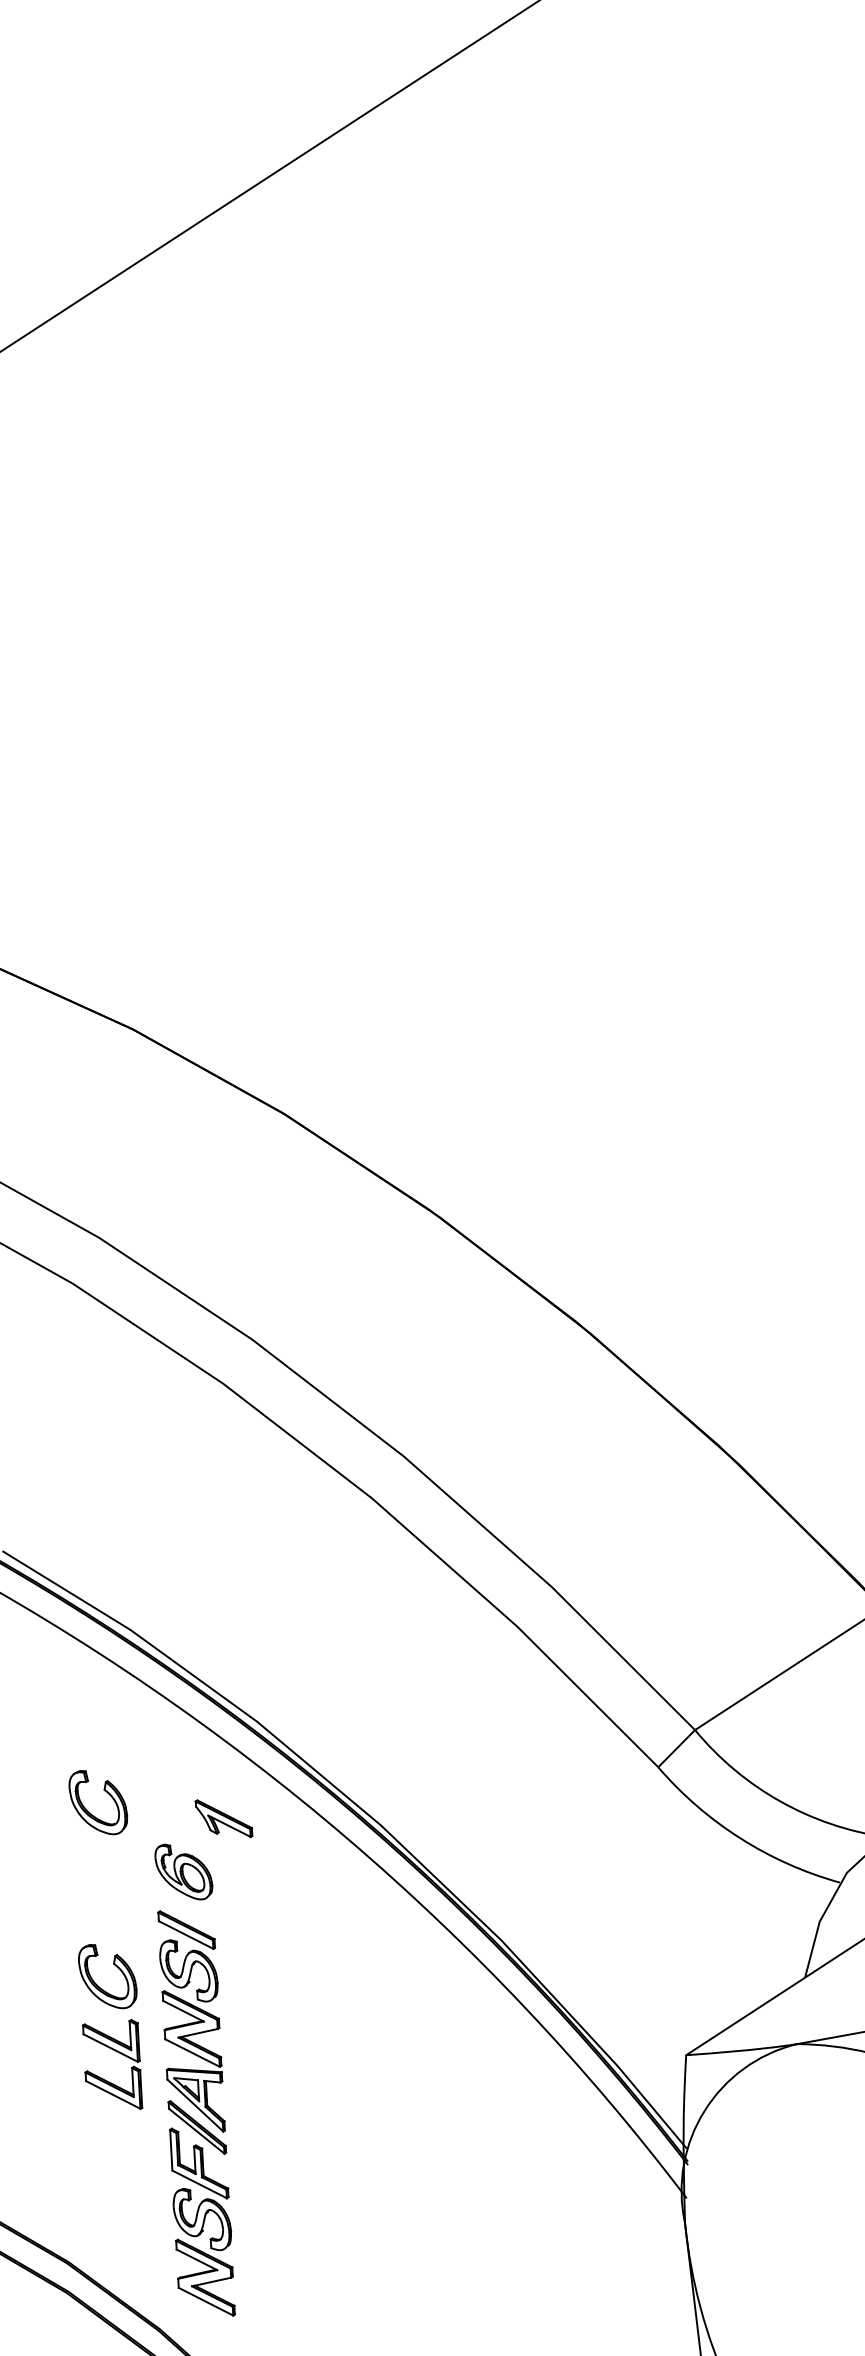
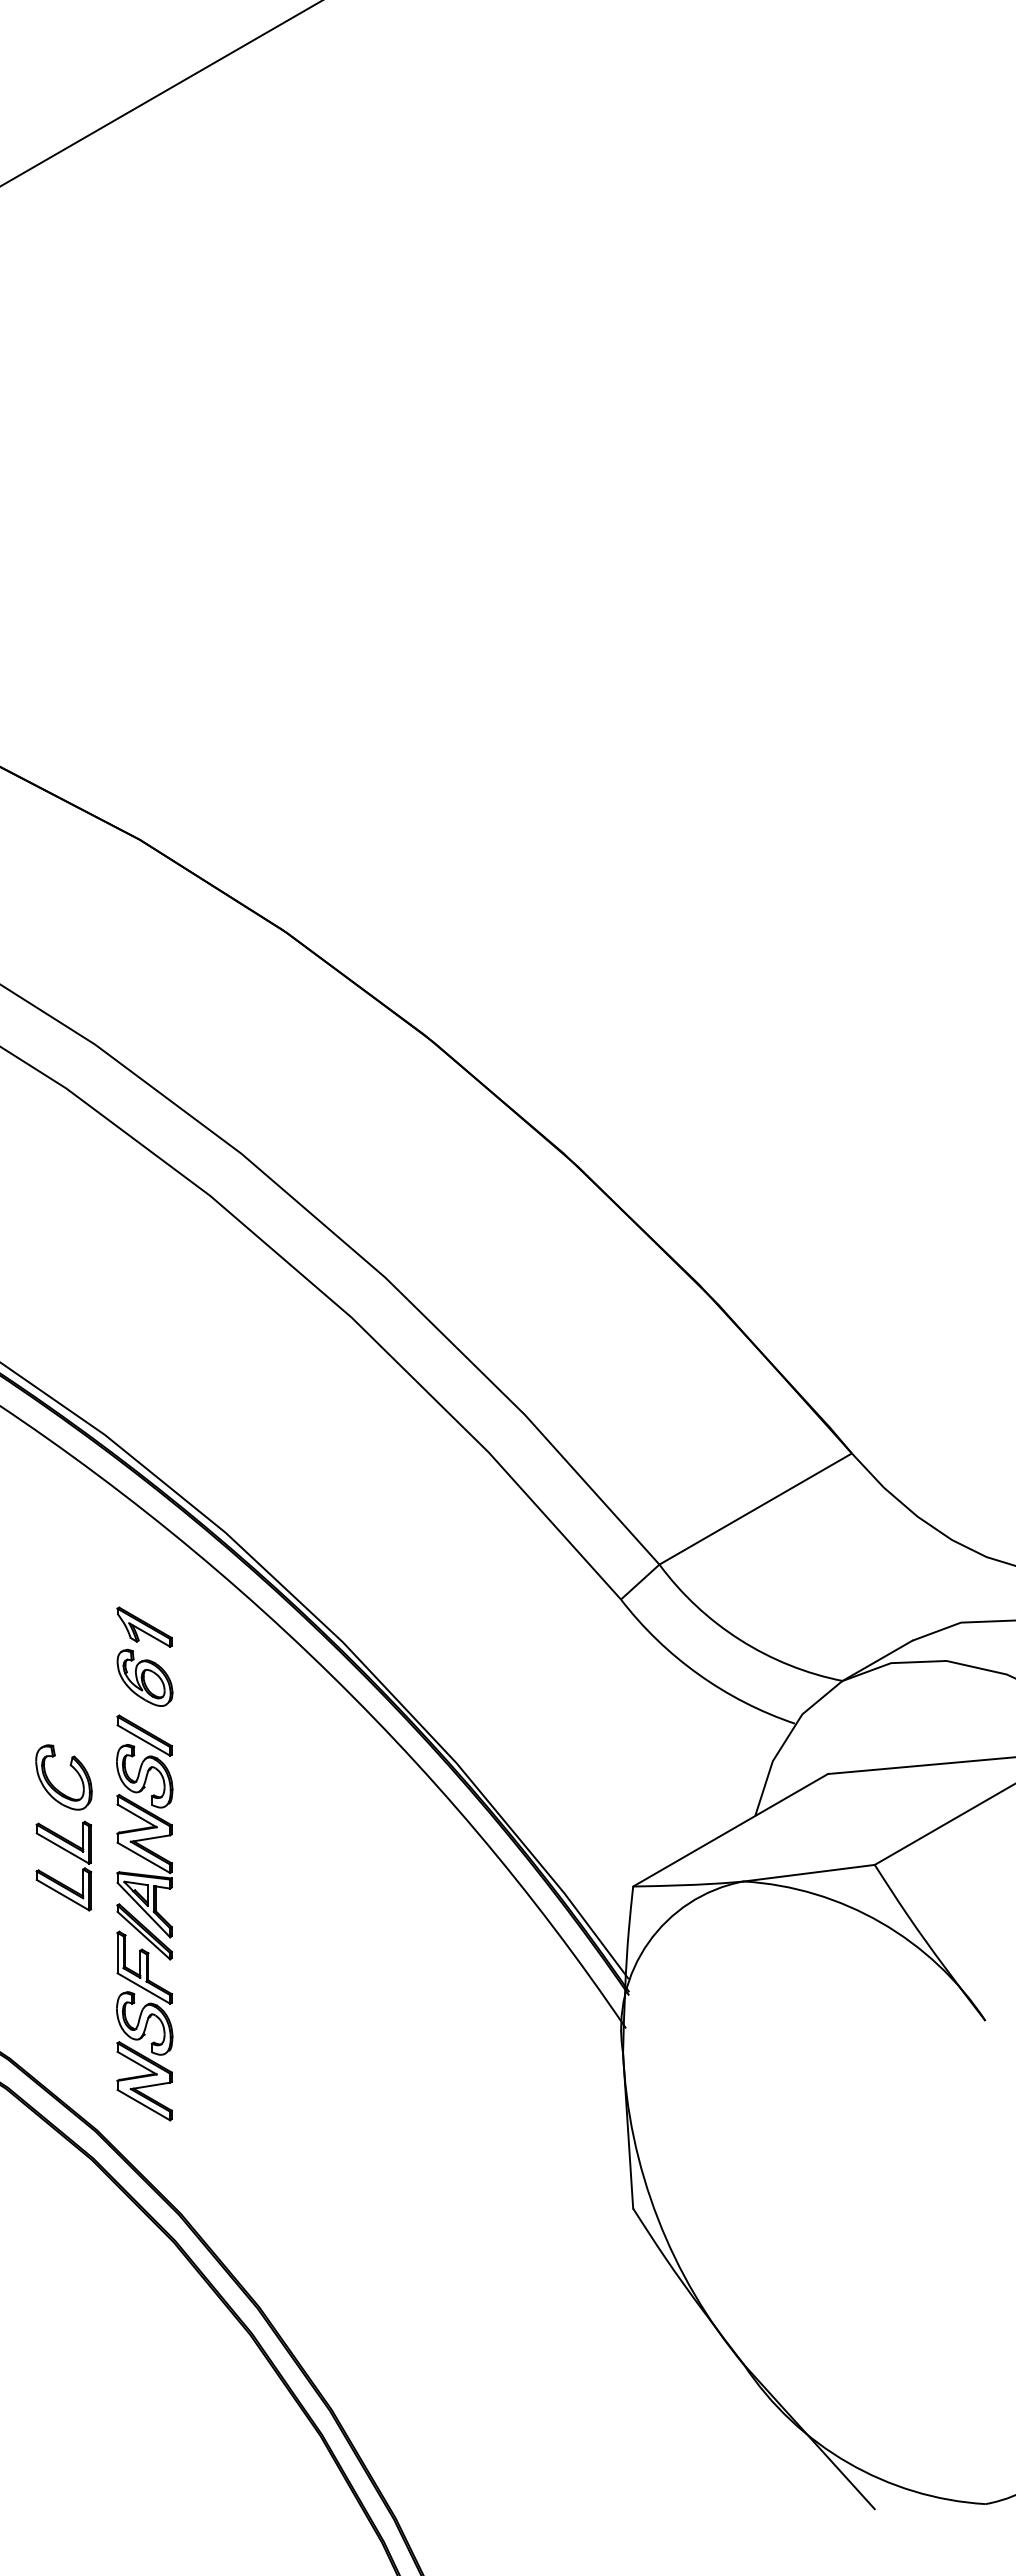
part: (87, 1809) -> (52, 1610), removed
part: (223, 1818) -> (144, 1626), moved

